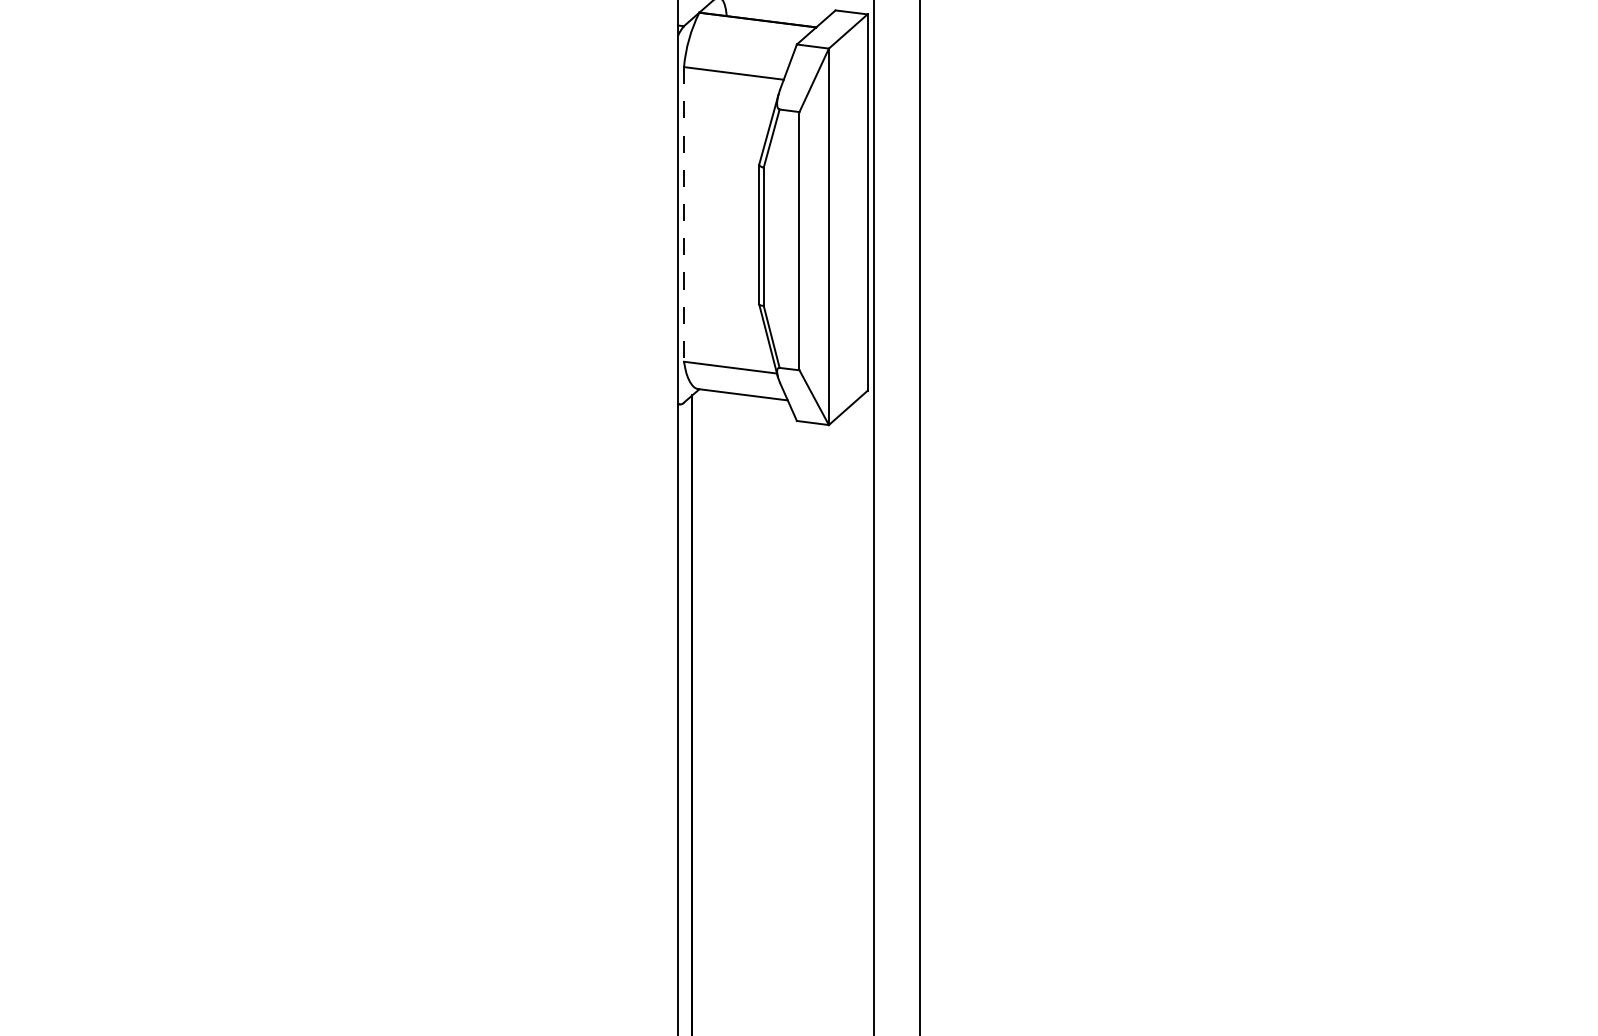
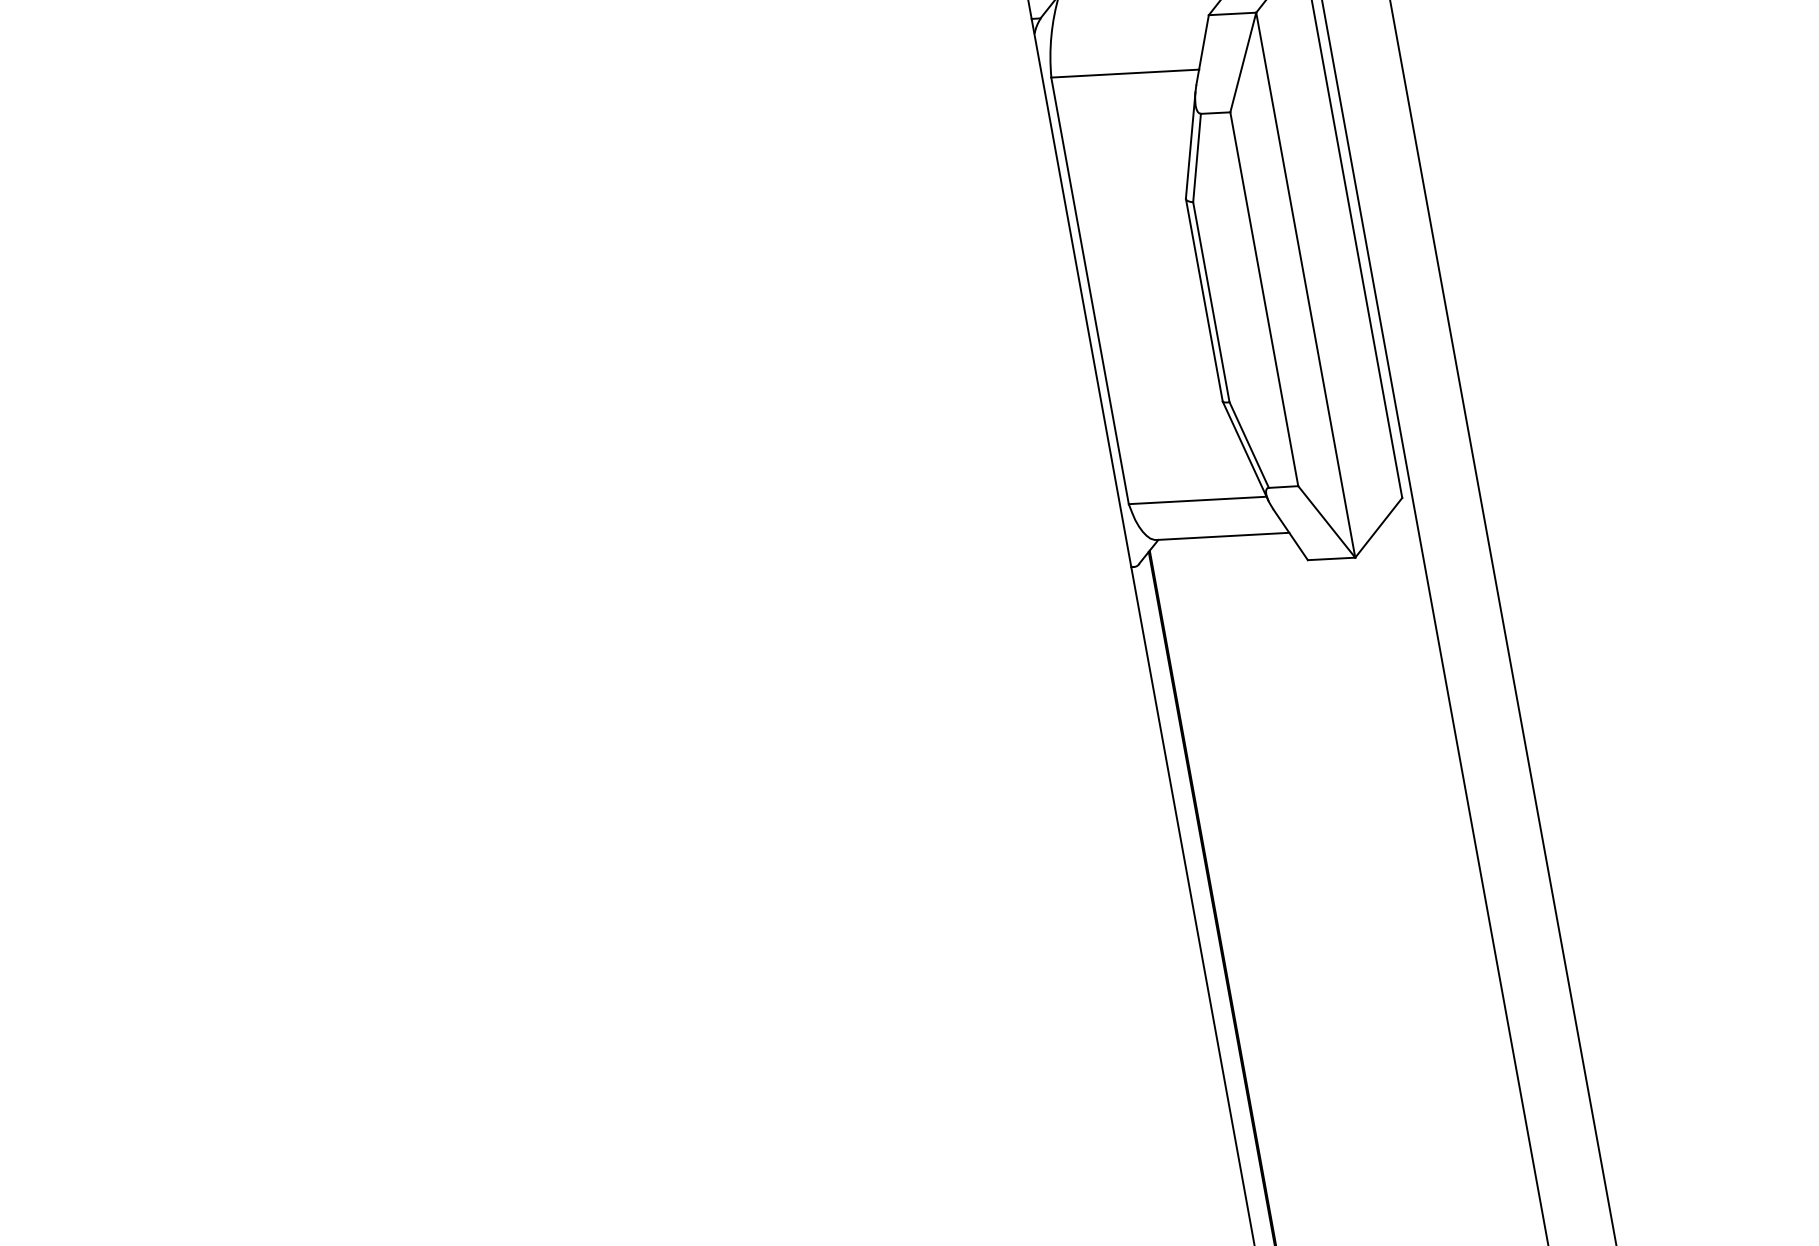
line: (683, 214) -> (1089, 291), dashed -> solid

